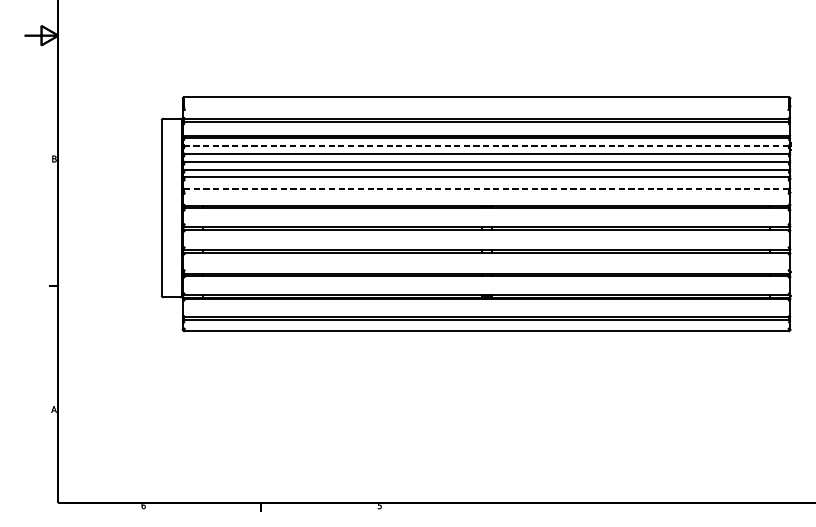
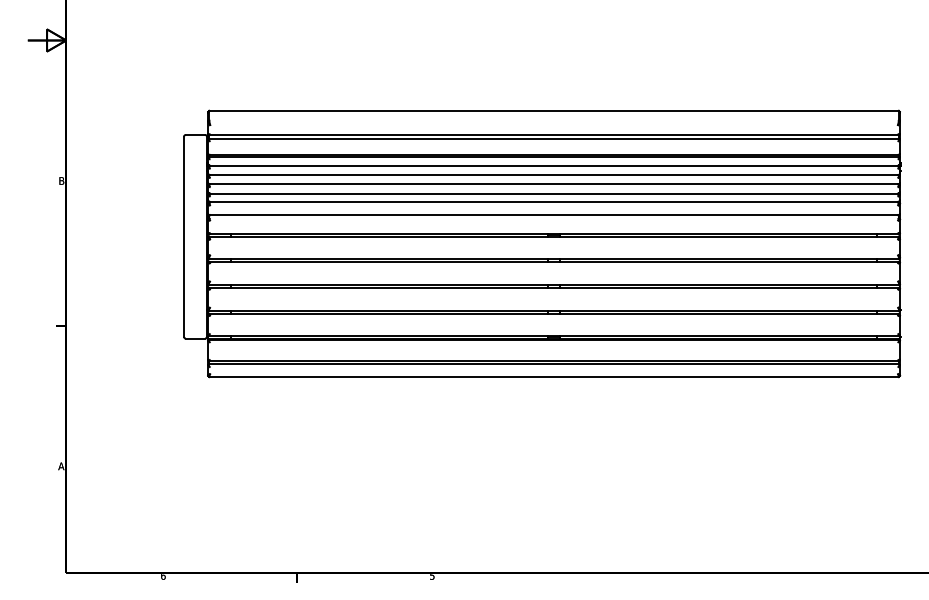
line: (487, 145) -> (554, 165), dashed -> solid
line: (486, 189) -> (553, 215), dashed -> solid

